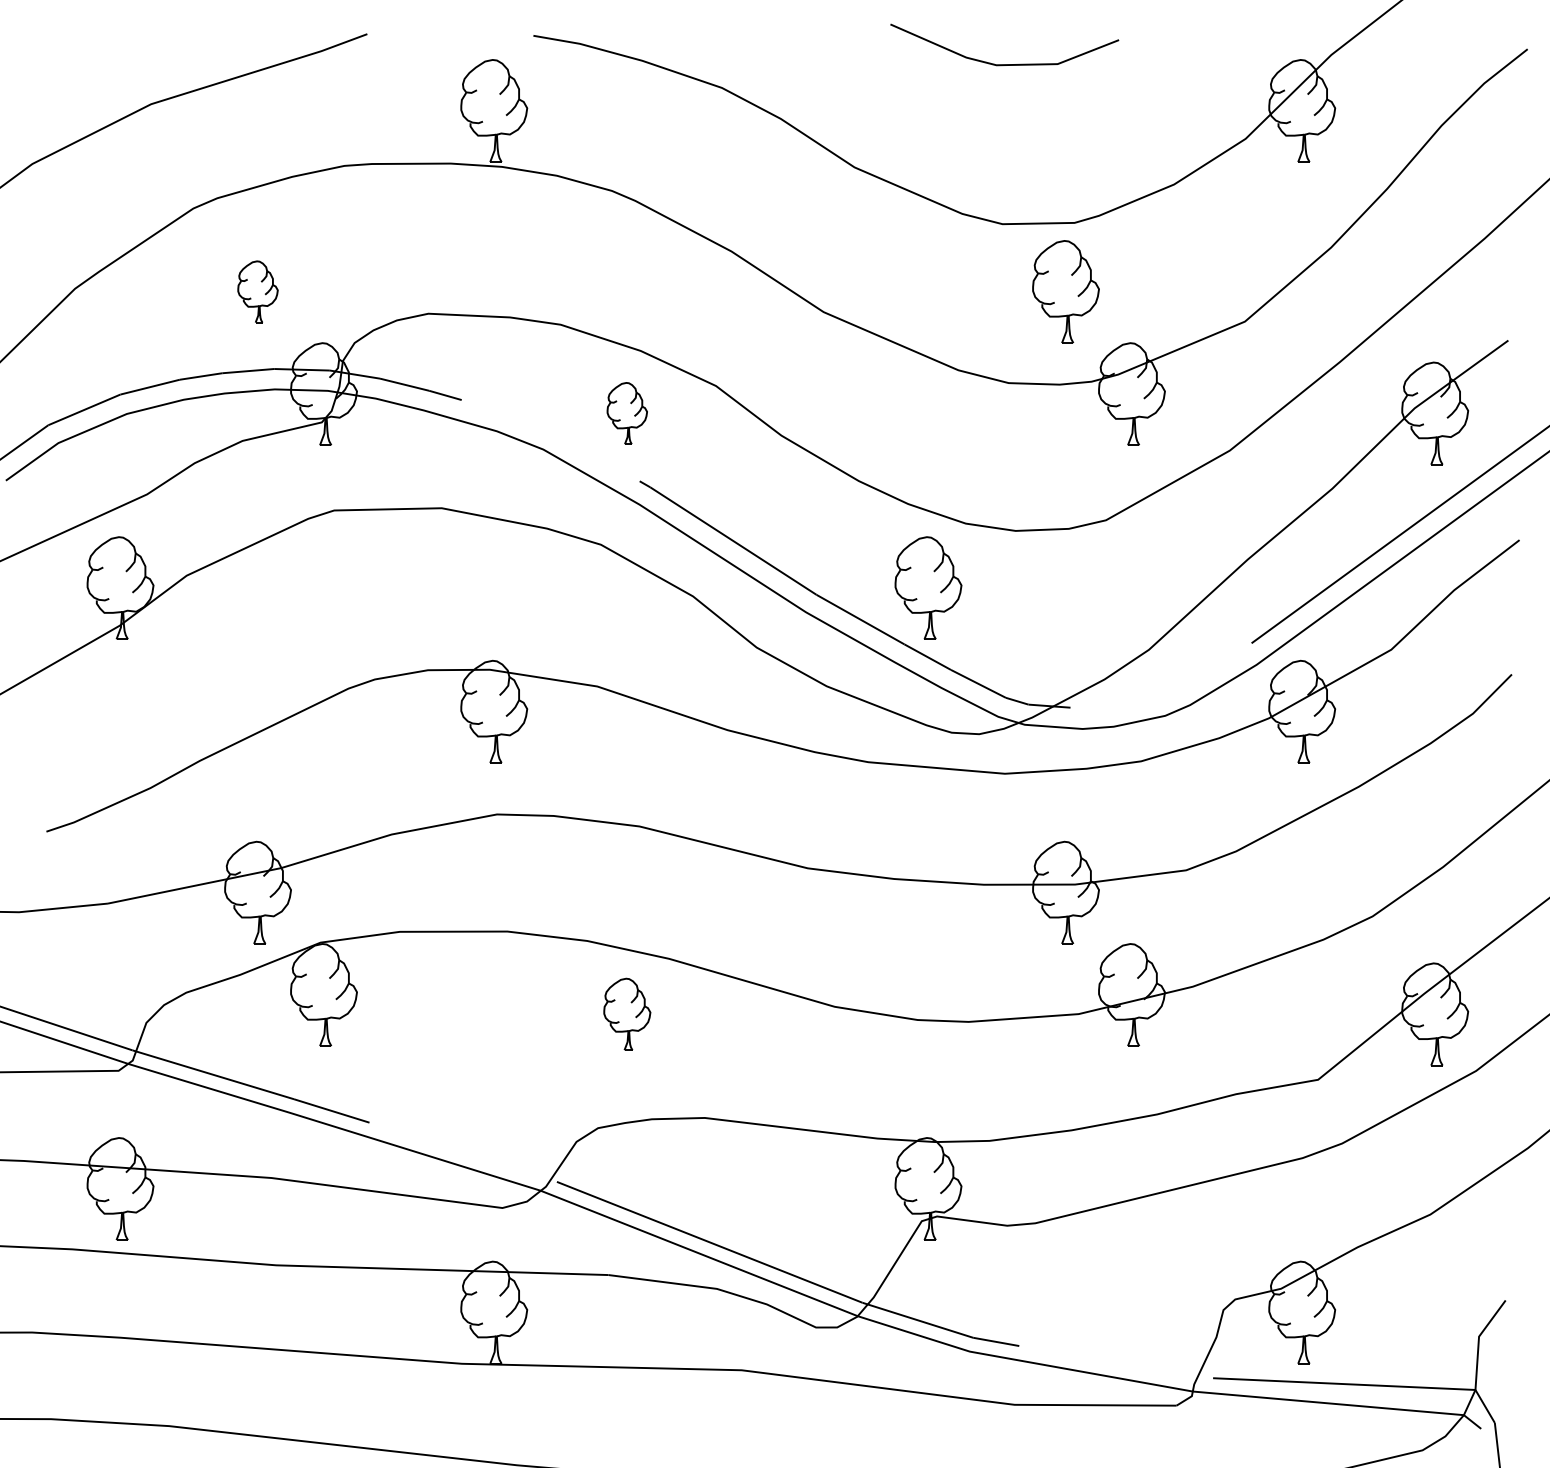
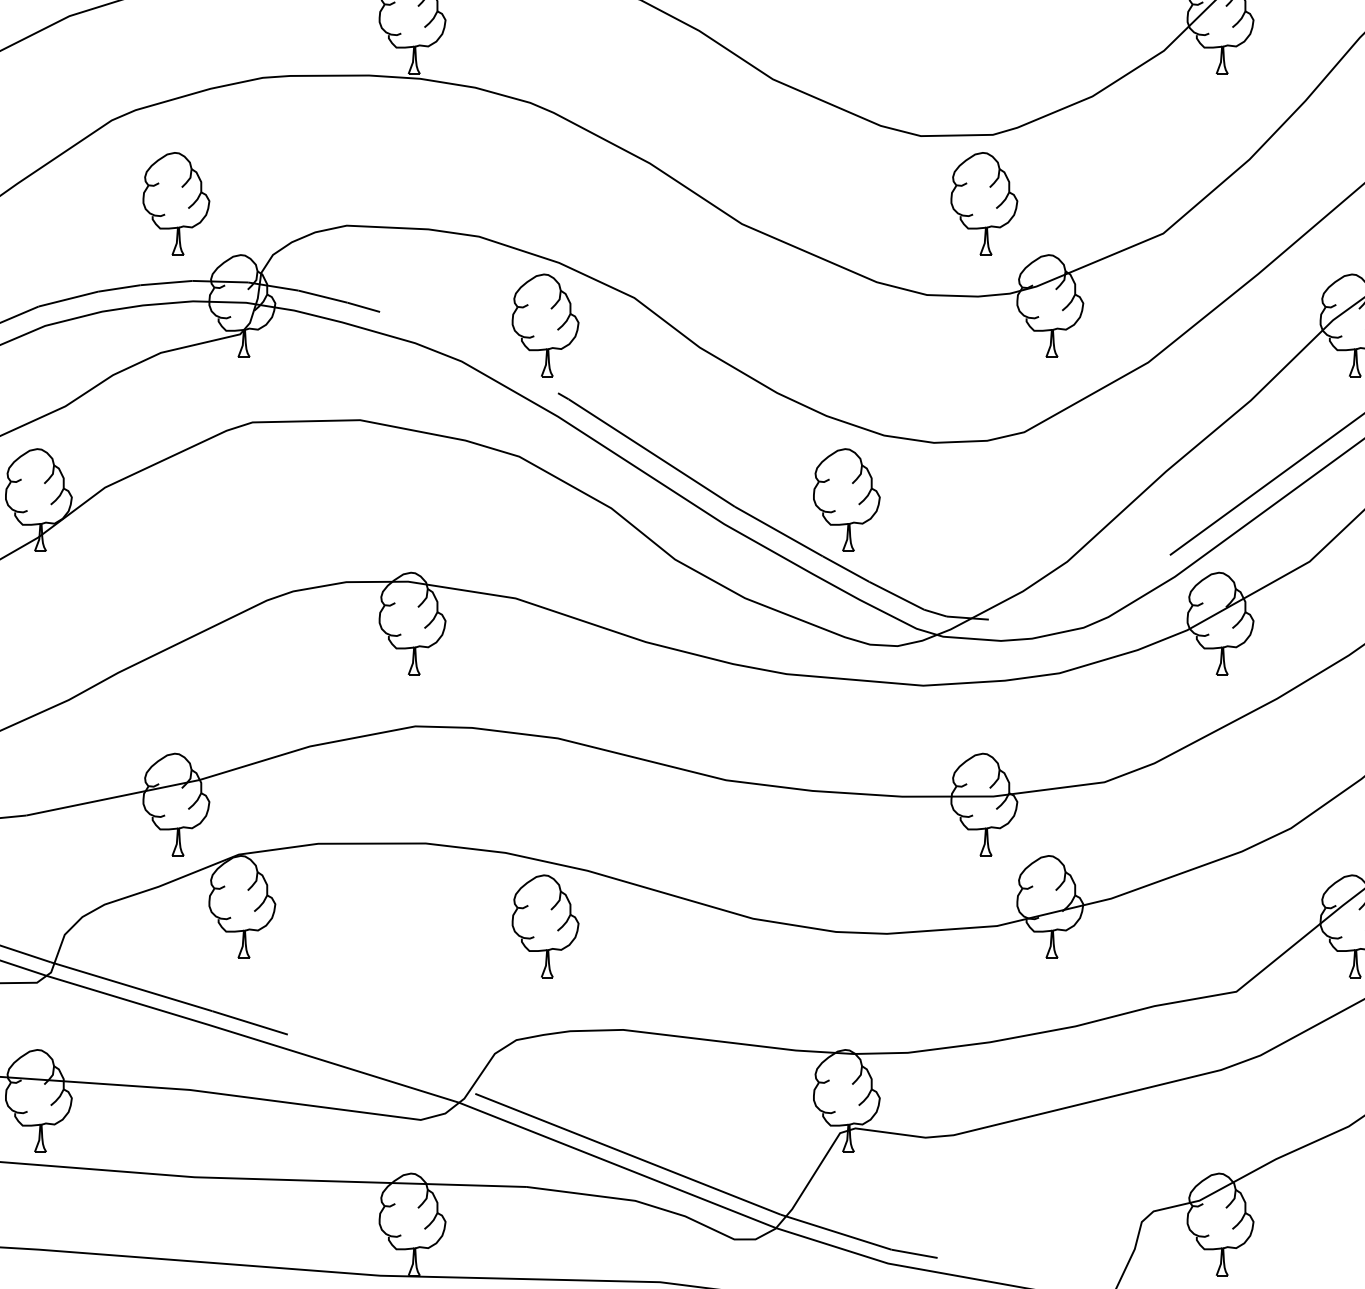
part: (257, 291) -> (175, 203), size x1.67
part: (627, 413) -> (545, 325), size x1.67
part: (627, 1014) -> (545, 926), size x1.43

